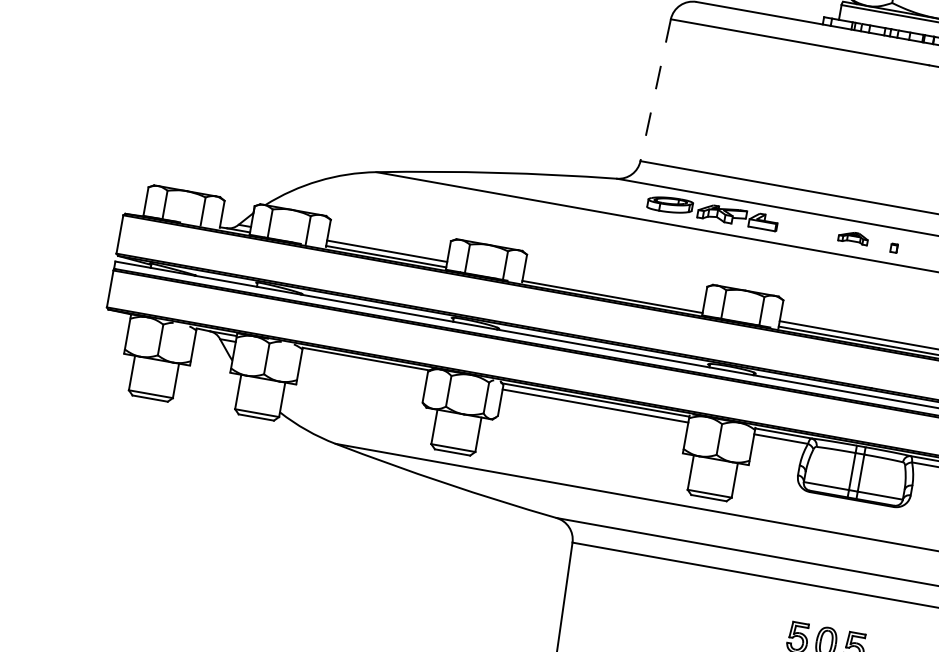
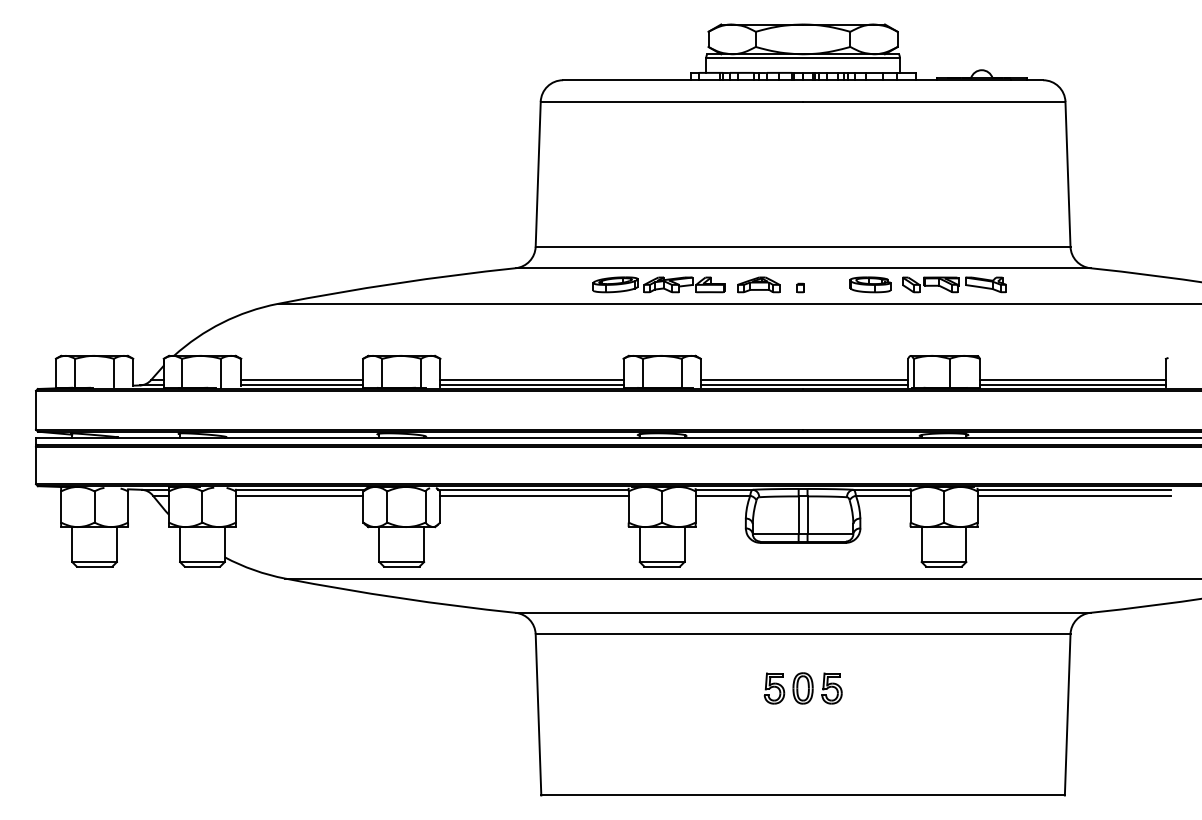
line: (655, 90) -> (538, 174), dashed -> solid
part: (712, 212) -> (658, 284), moved
part: (853, 237) -> (758, 284), size x1.43
line: (613, 291) -> (531, 379), added
line: (364, 364) -> (299, 495), added

